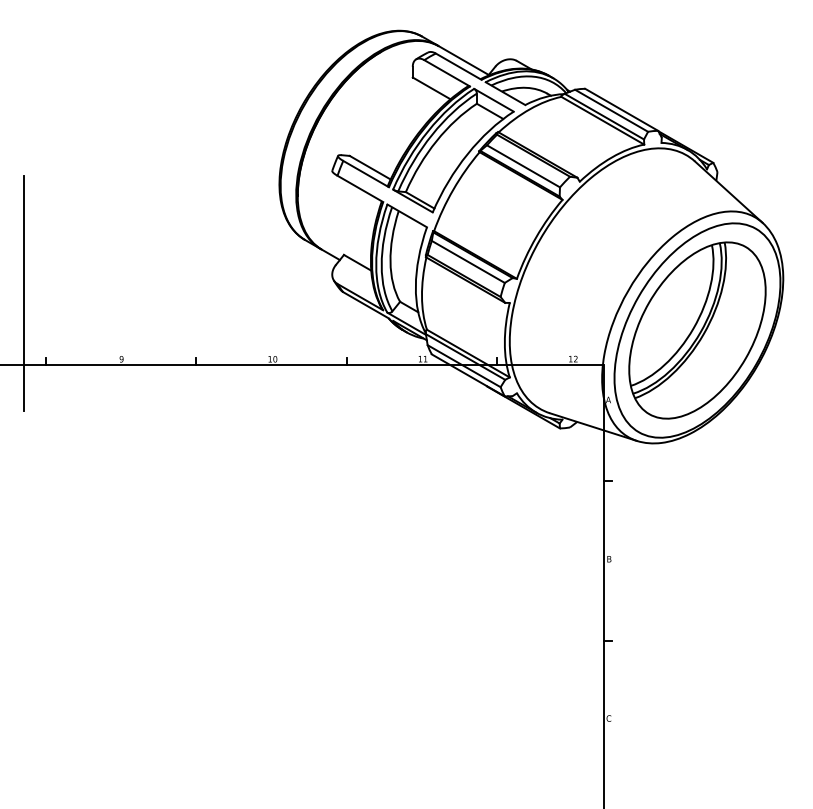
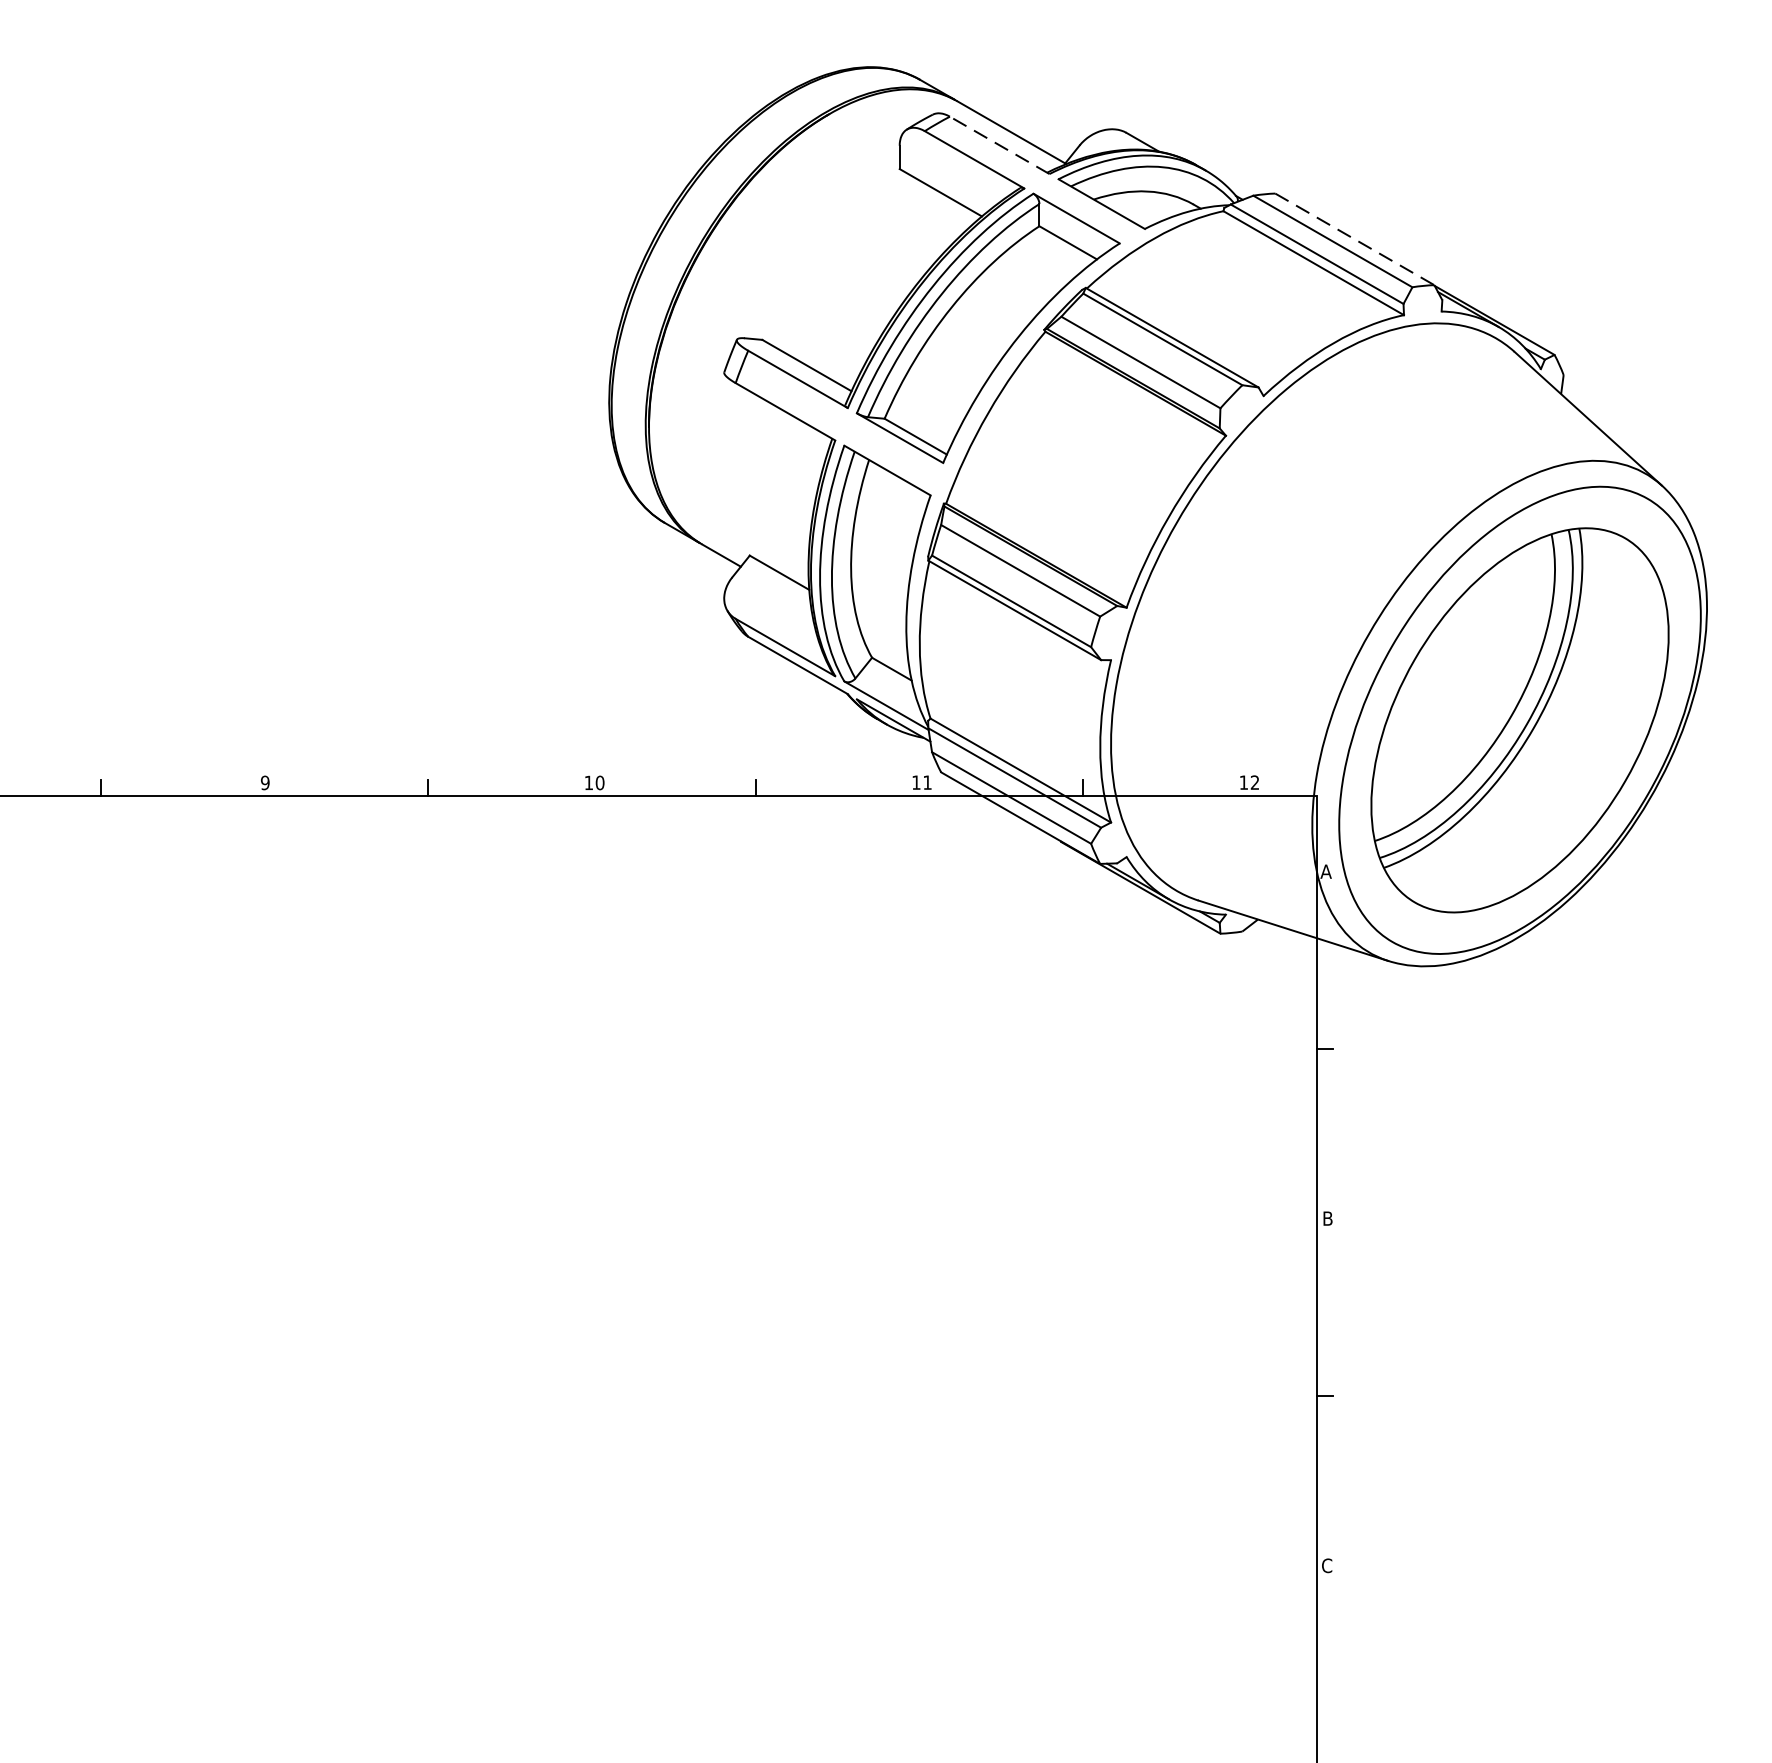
line: (458, 66) -> (999, 144), solid -> dashed
line: (622, 110) -> (1356, 240), solid -> dashed
line: (24, 292) -> (53, 637), removed

